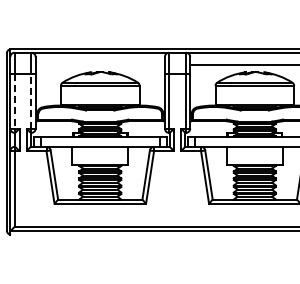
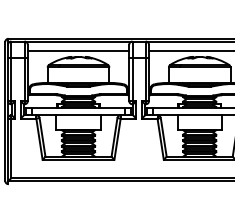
line: (99, 65) -> (77, 51), added
line: (31, 100) -> (24, 78), dashed -> solid
line: (14, 101) -> (11, 79), dashed -> solid

